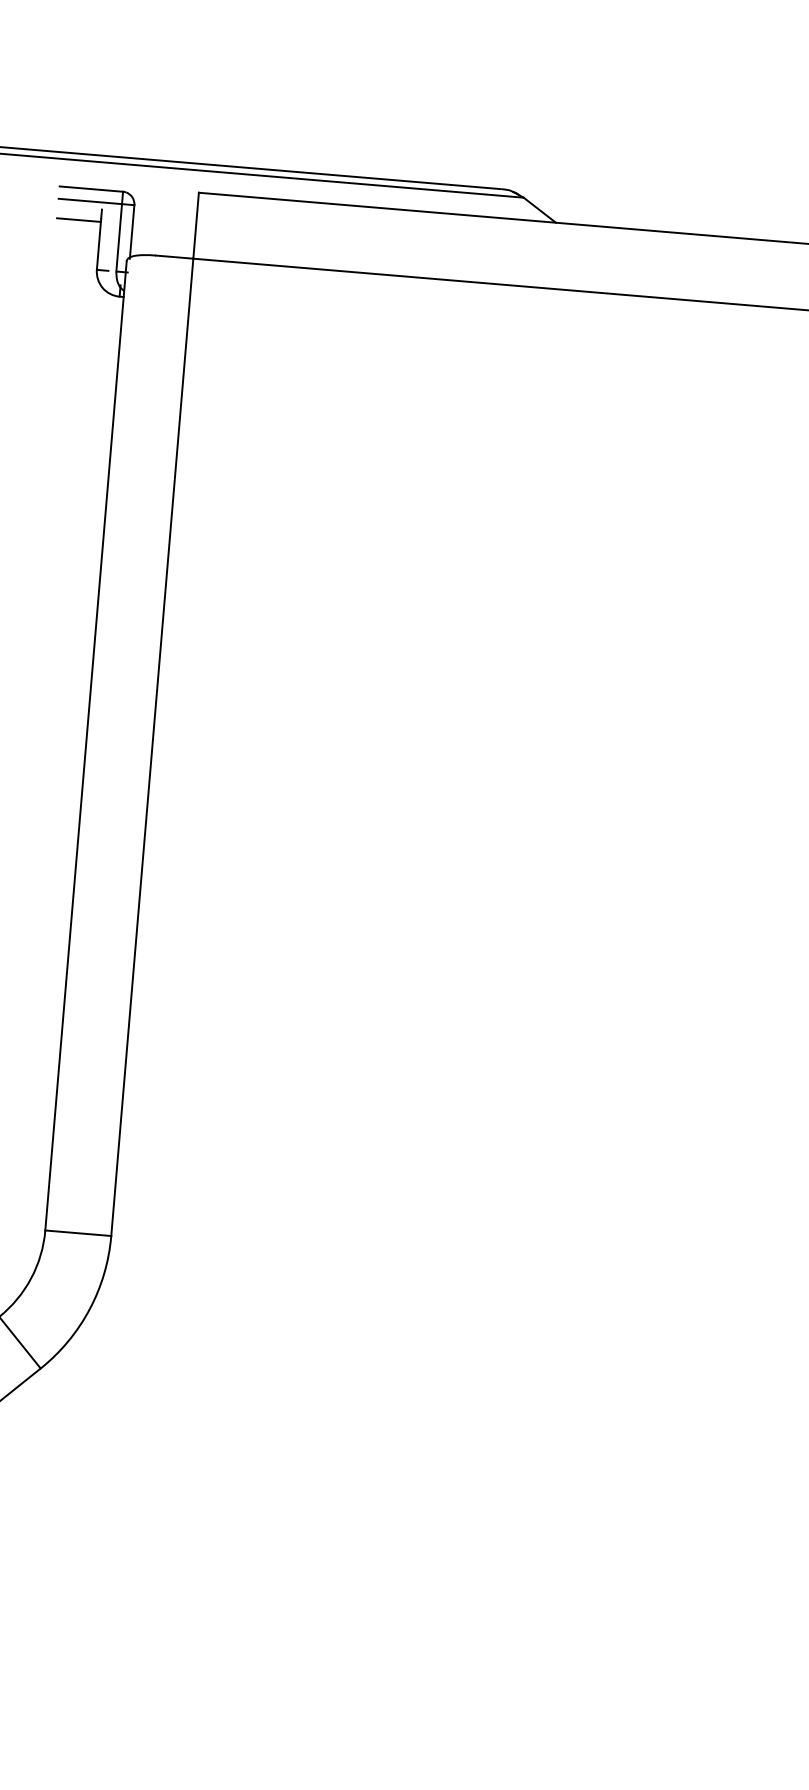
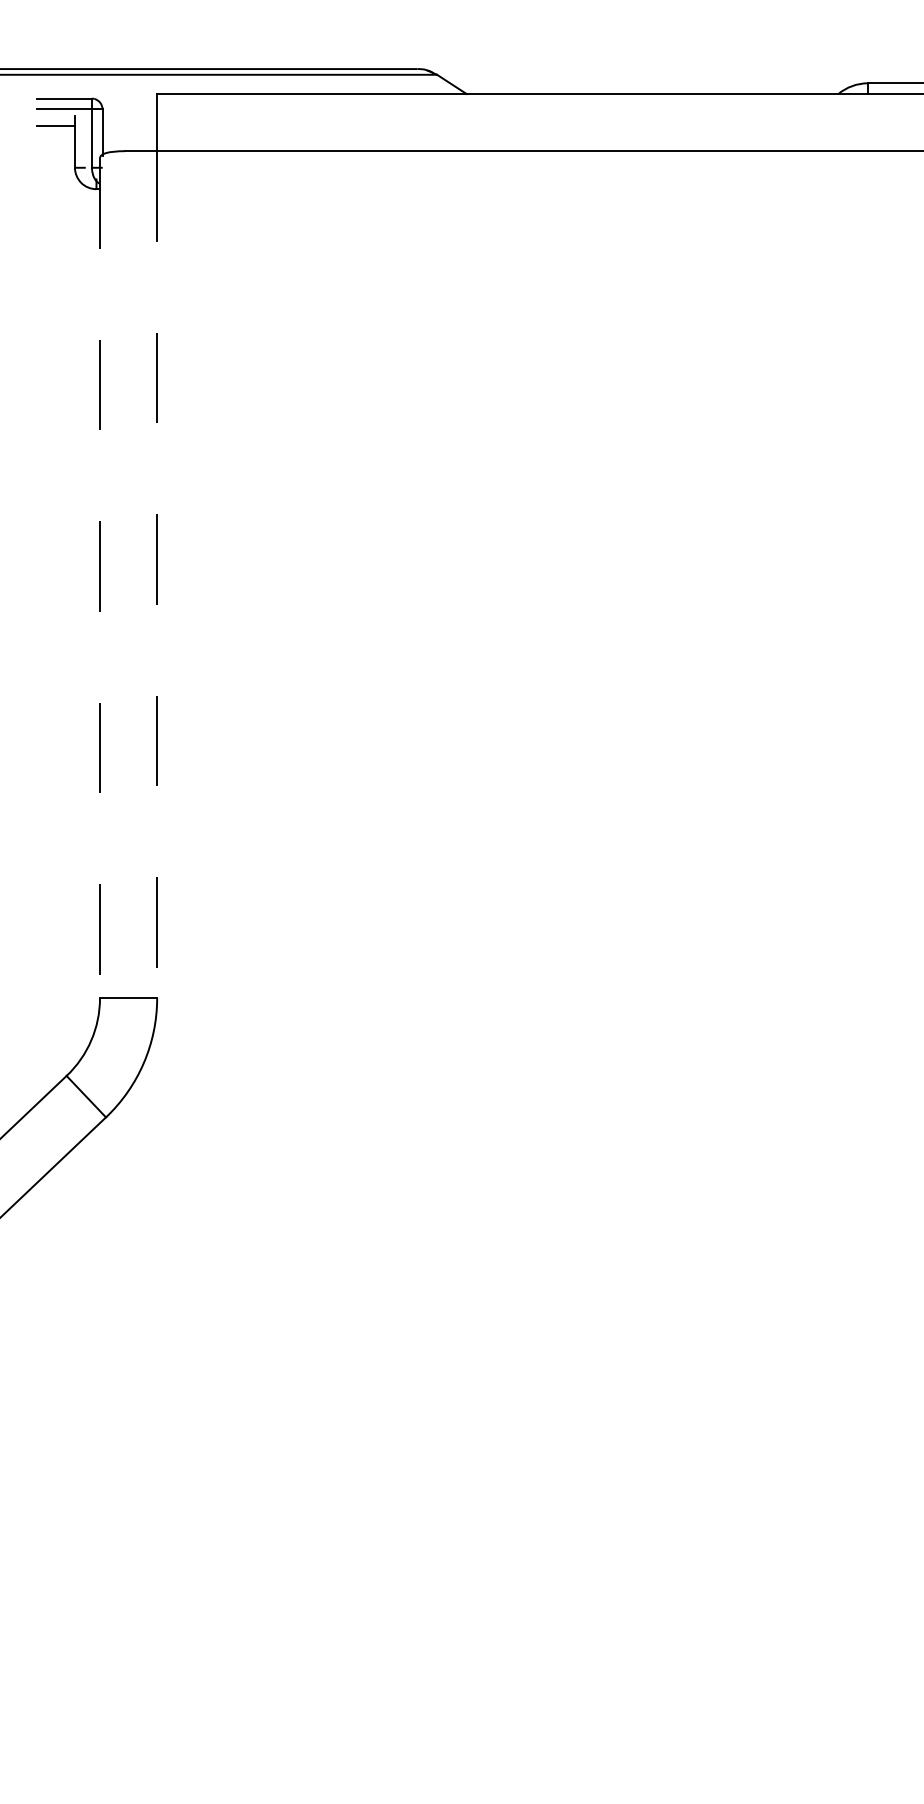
line: (86, 746) -> (100, 578), solid -> dashed
line: (152, 747) -> (157, 574), solid -> dashed

